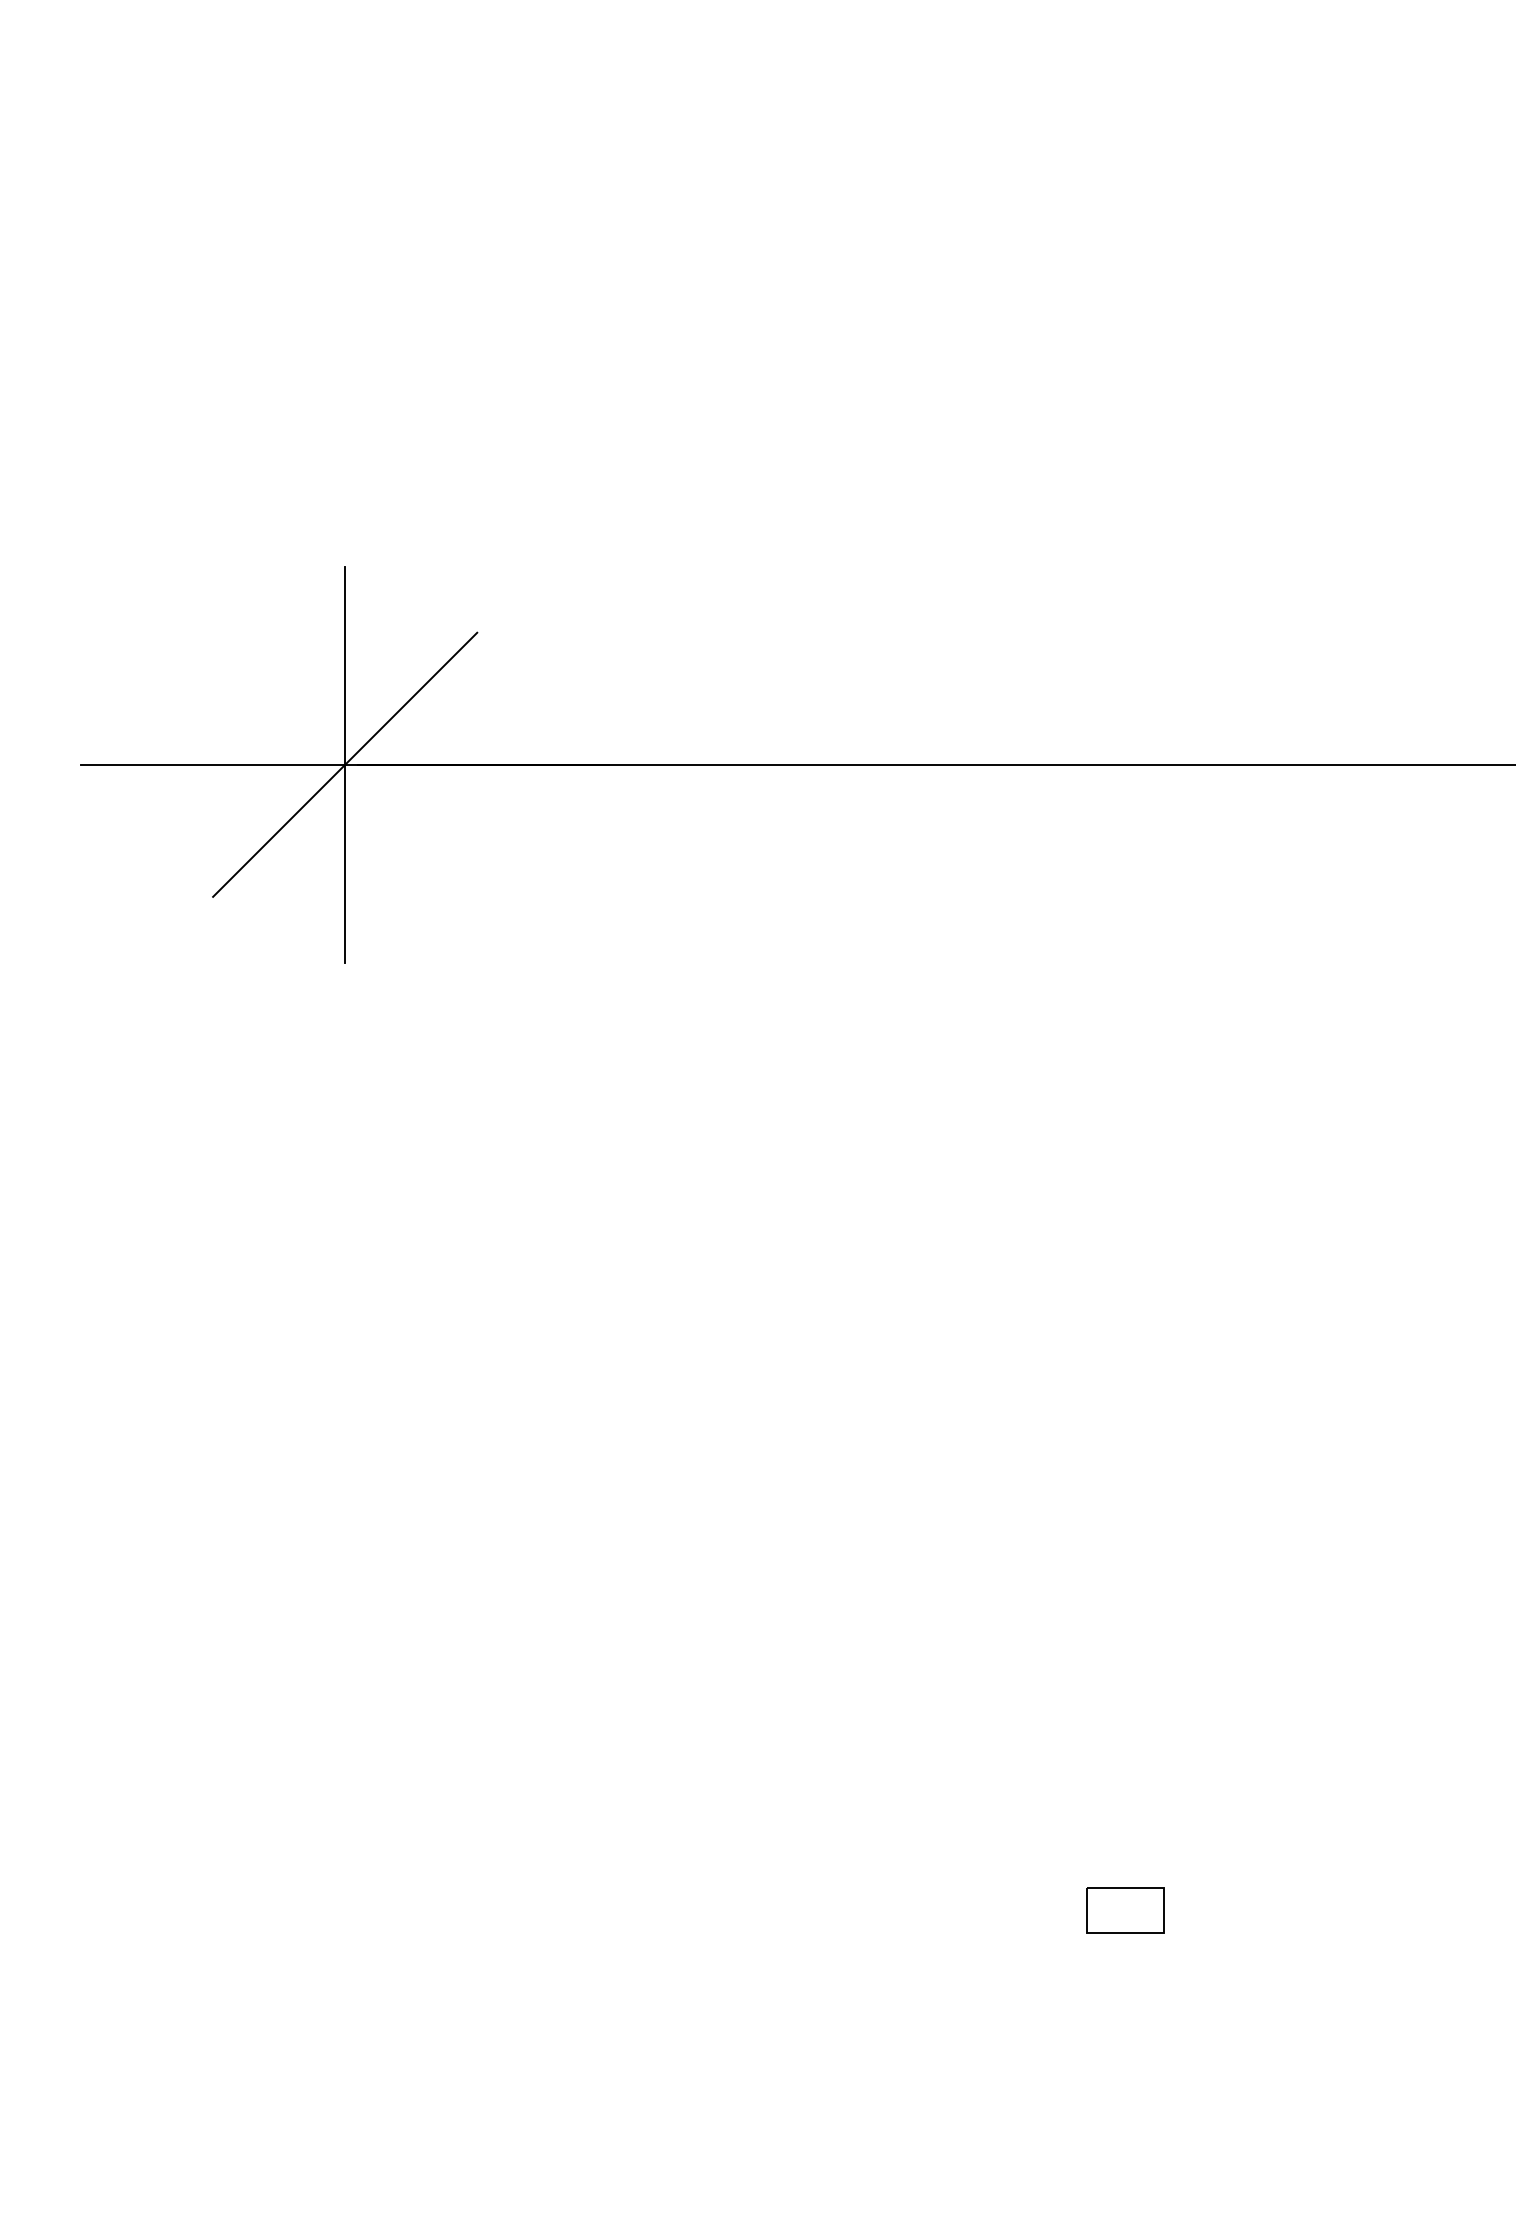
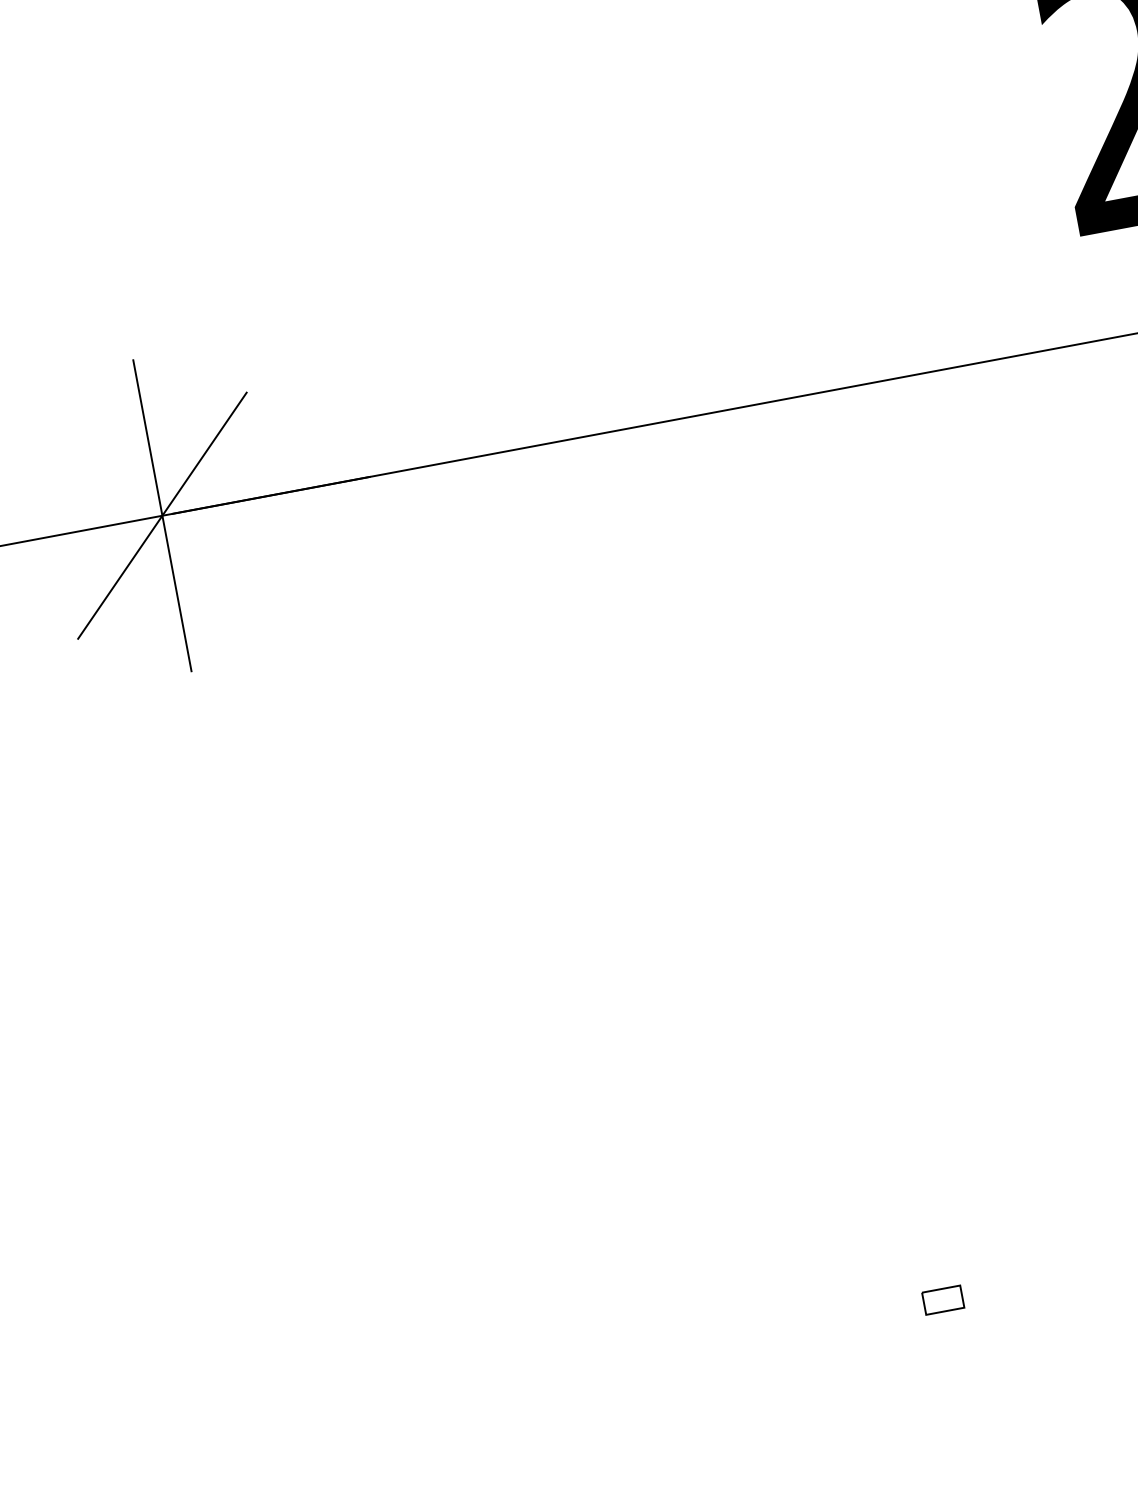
part: (1125, 1909) -> (943, 1299), size x0.62

